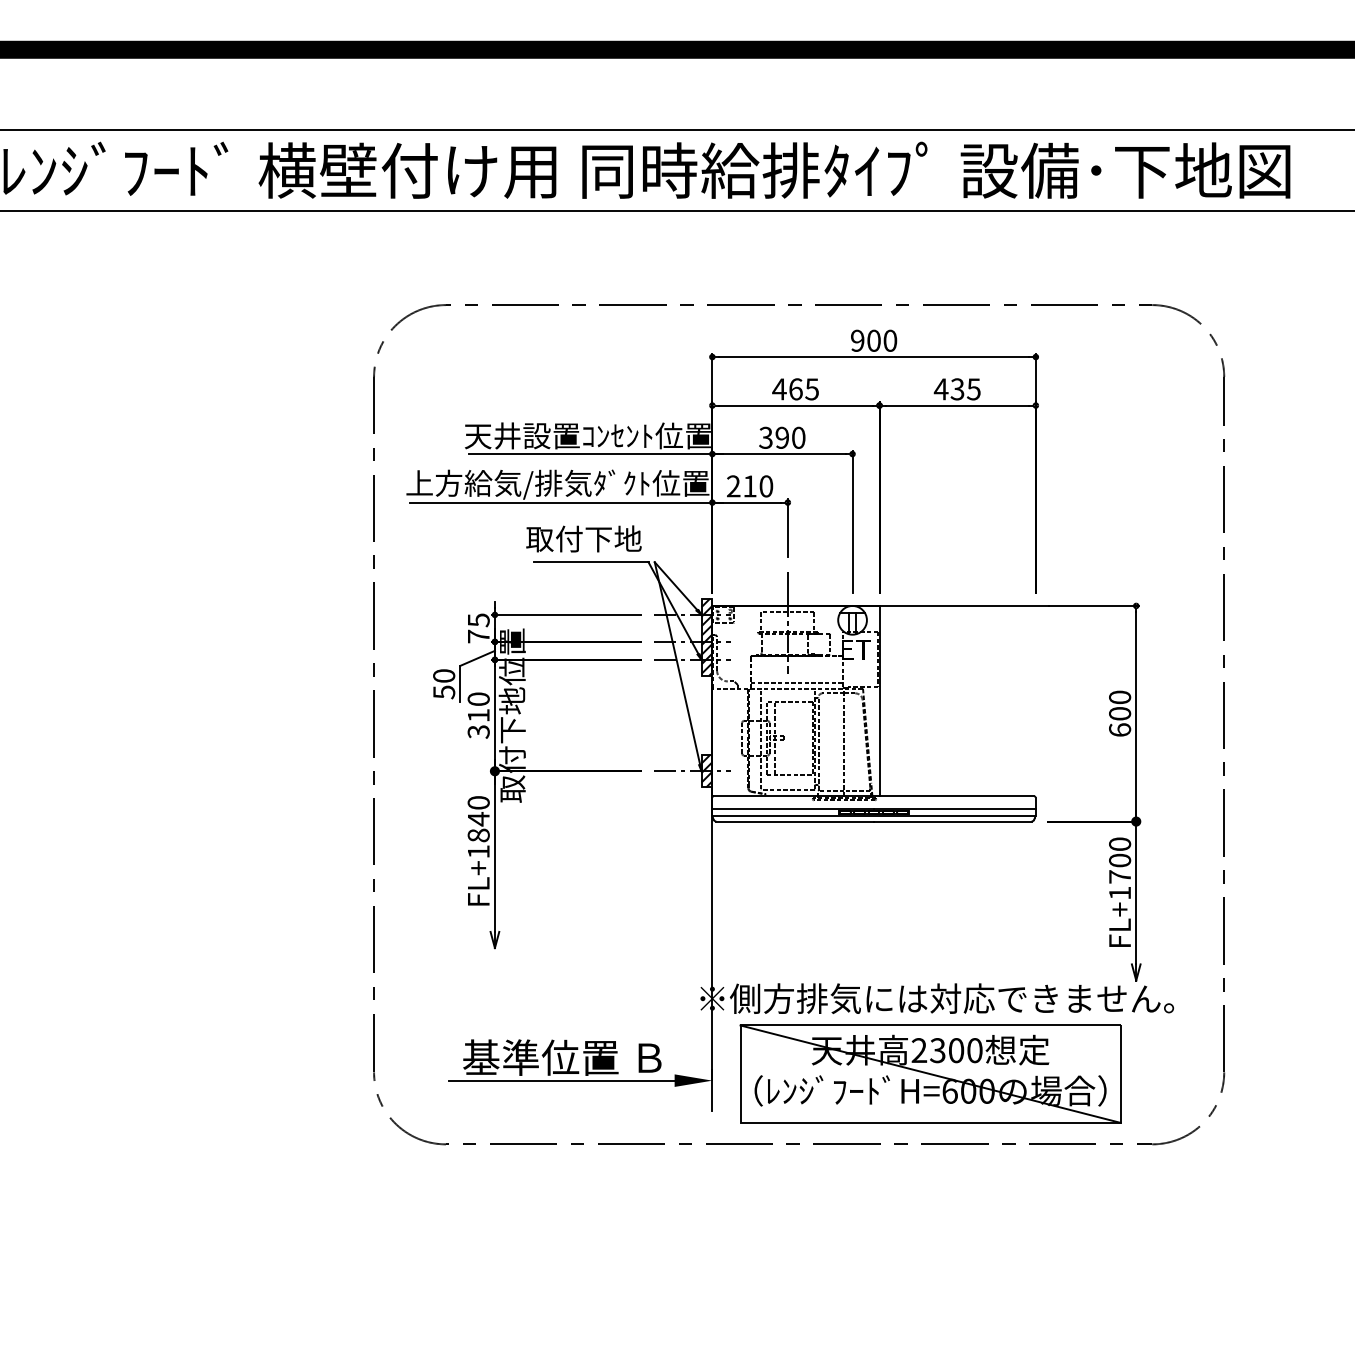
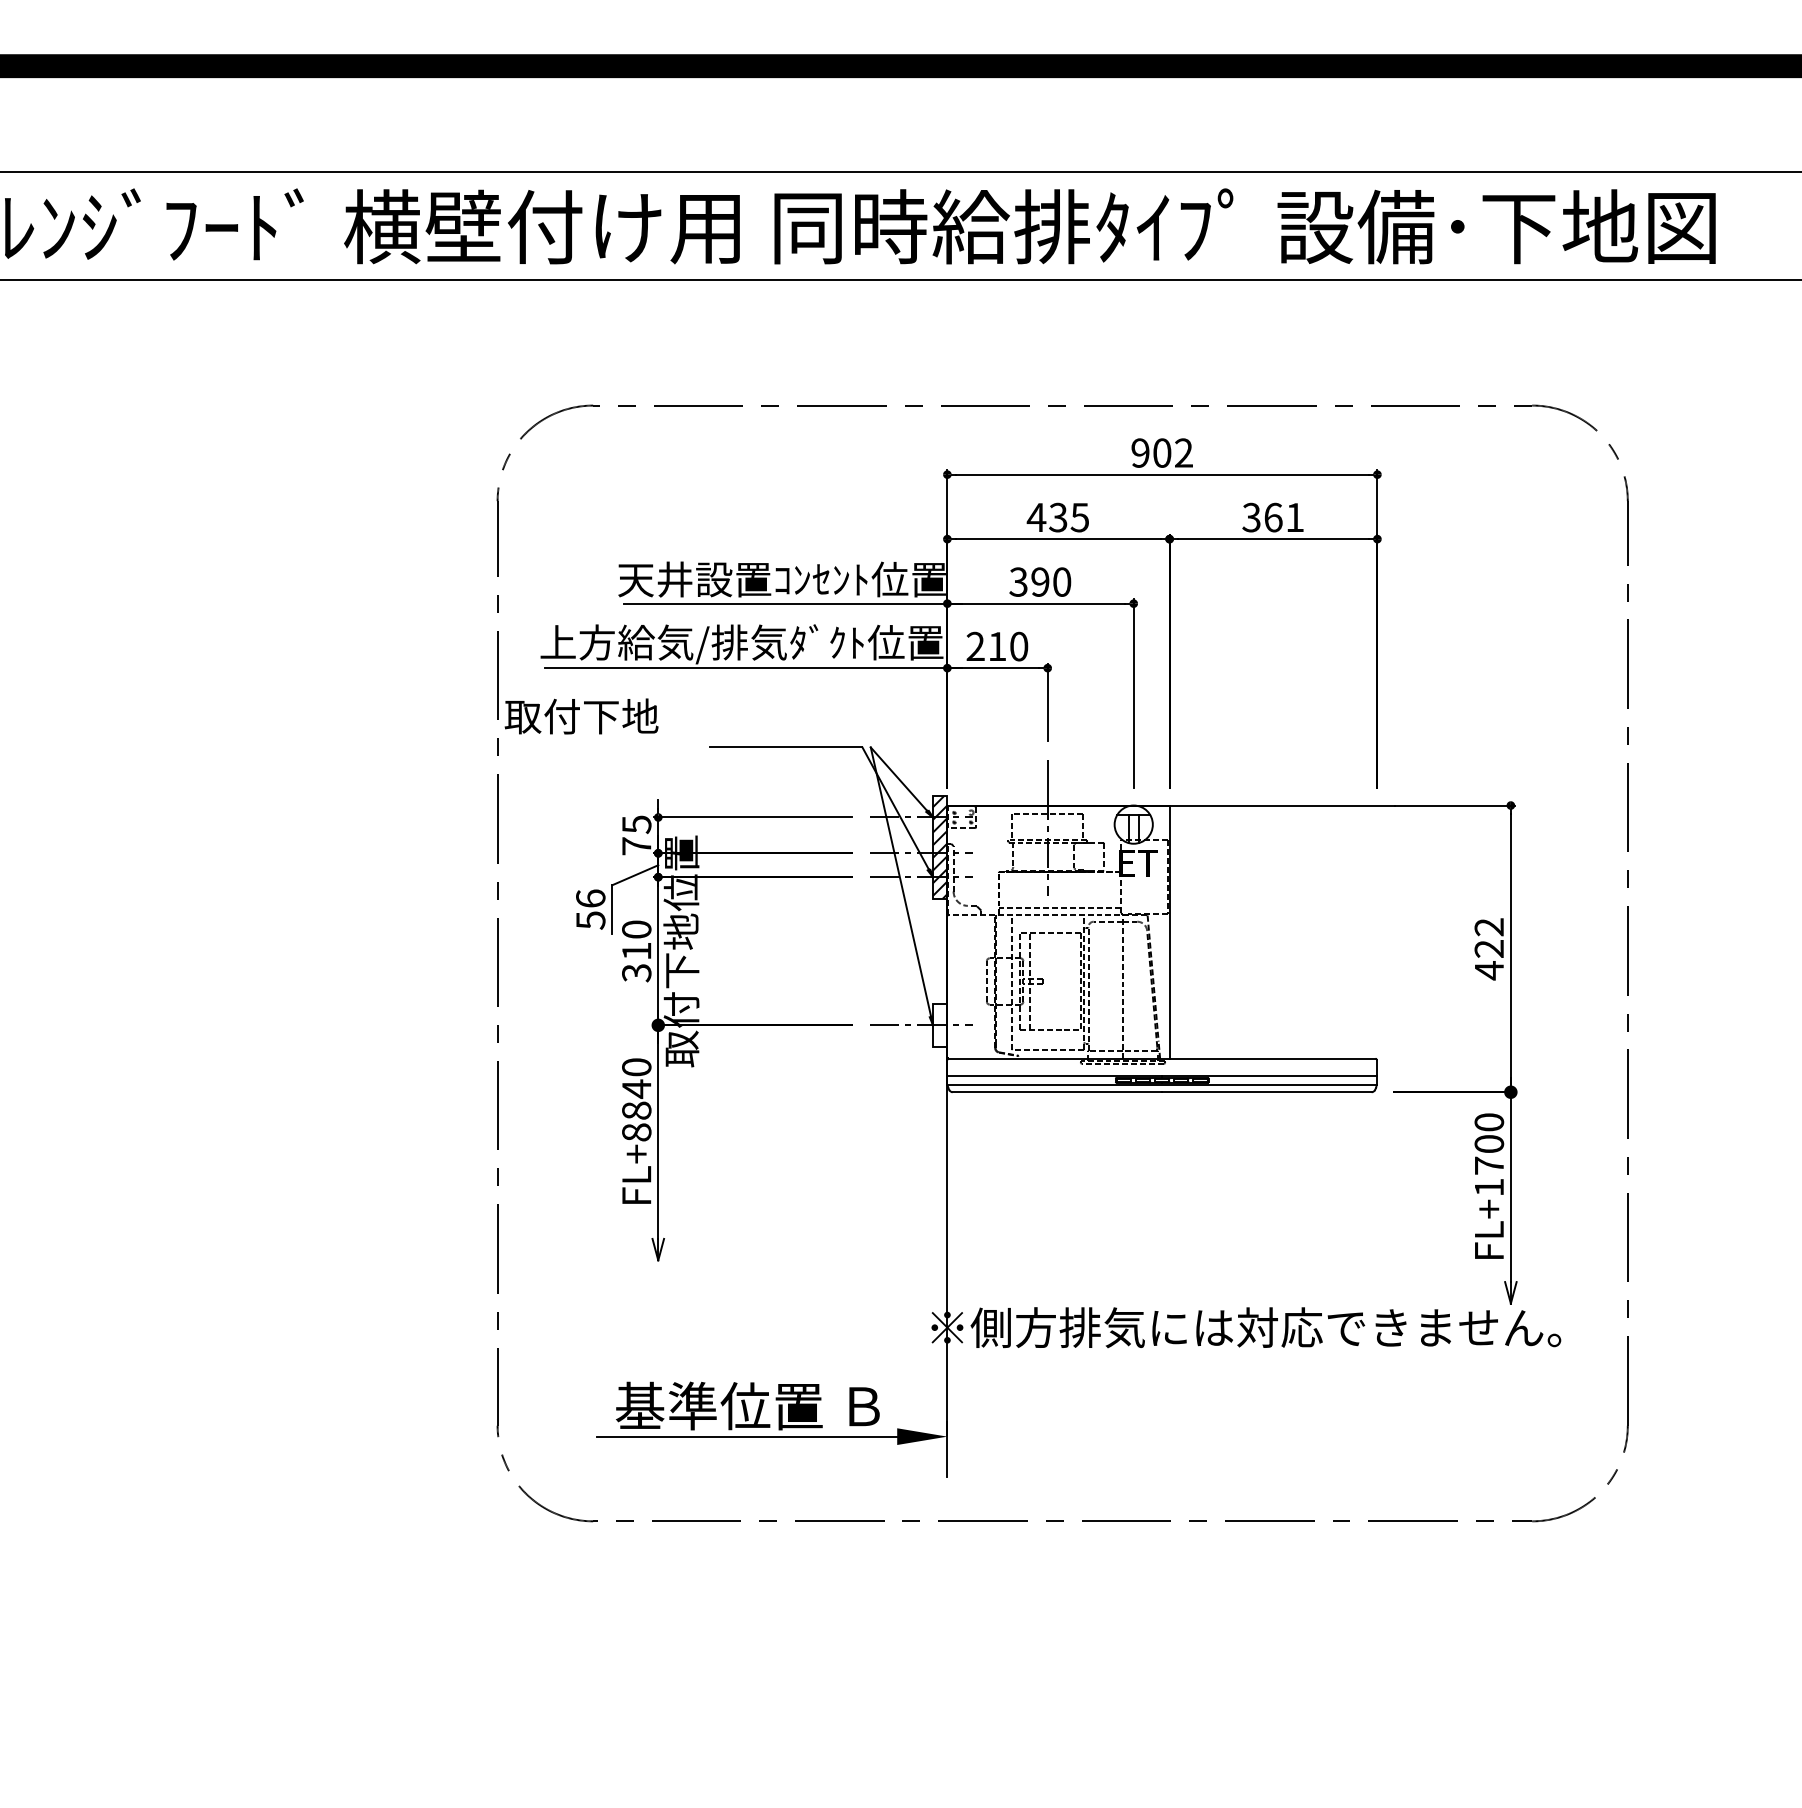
text: (889, 340) -> (1183, 452), 900 -> 902
text: (795, 389) -> (1058, 517), 465 -> 435
text: (956, 389) -> (1272, 517), 435 -> 361
text: (583, 538) -> (581, 716), moved
text: (443, 675) -> (590, 898), 50 -> 56
text: (1120, 714) -> (1489, 949), 600 -> 422
hatch: (707, 770) -> (940, 1024), removed
text: (478, 851) -> (636, 1132), FL+1840 -> FL+8840
part: (930, 1073) -> (1237, 1427), removed

